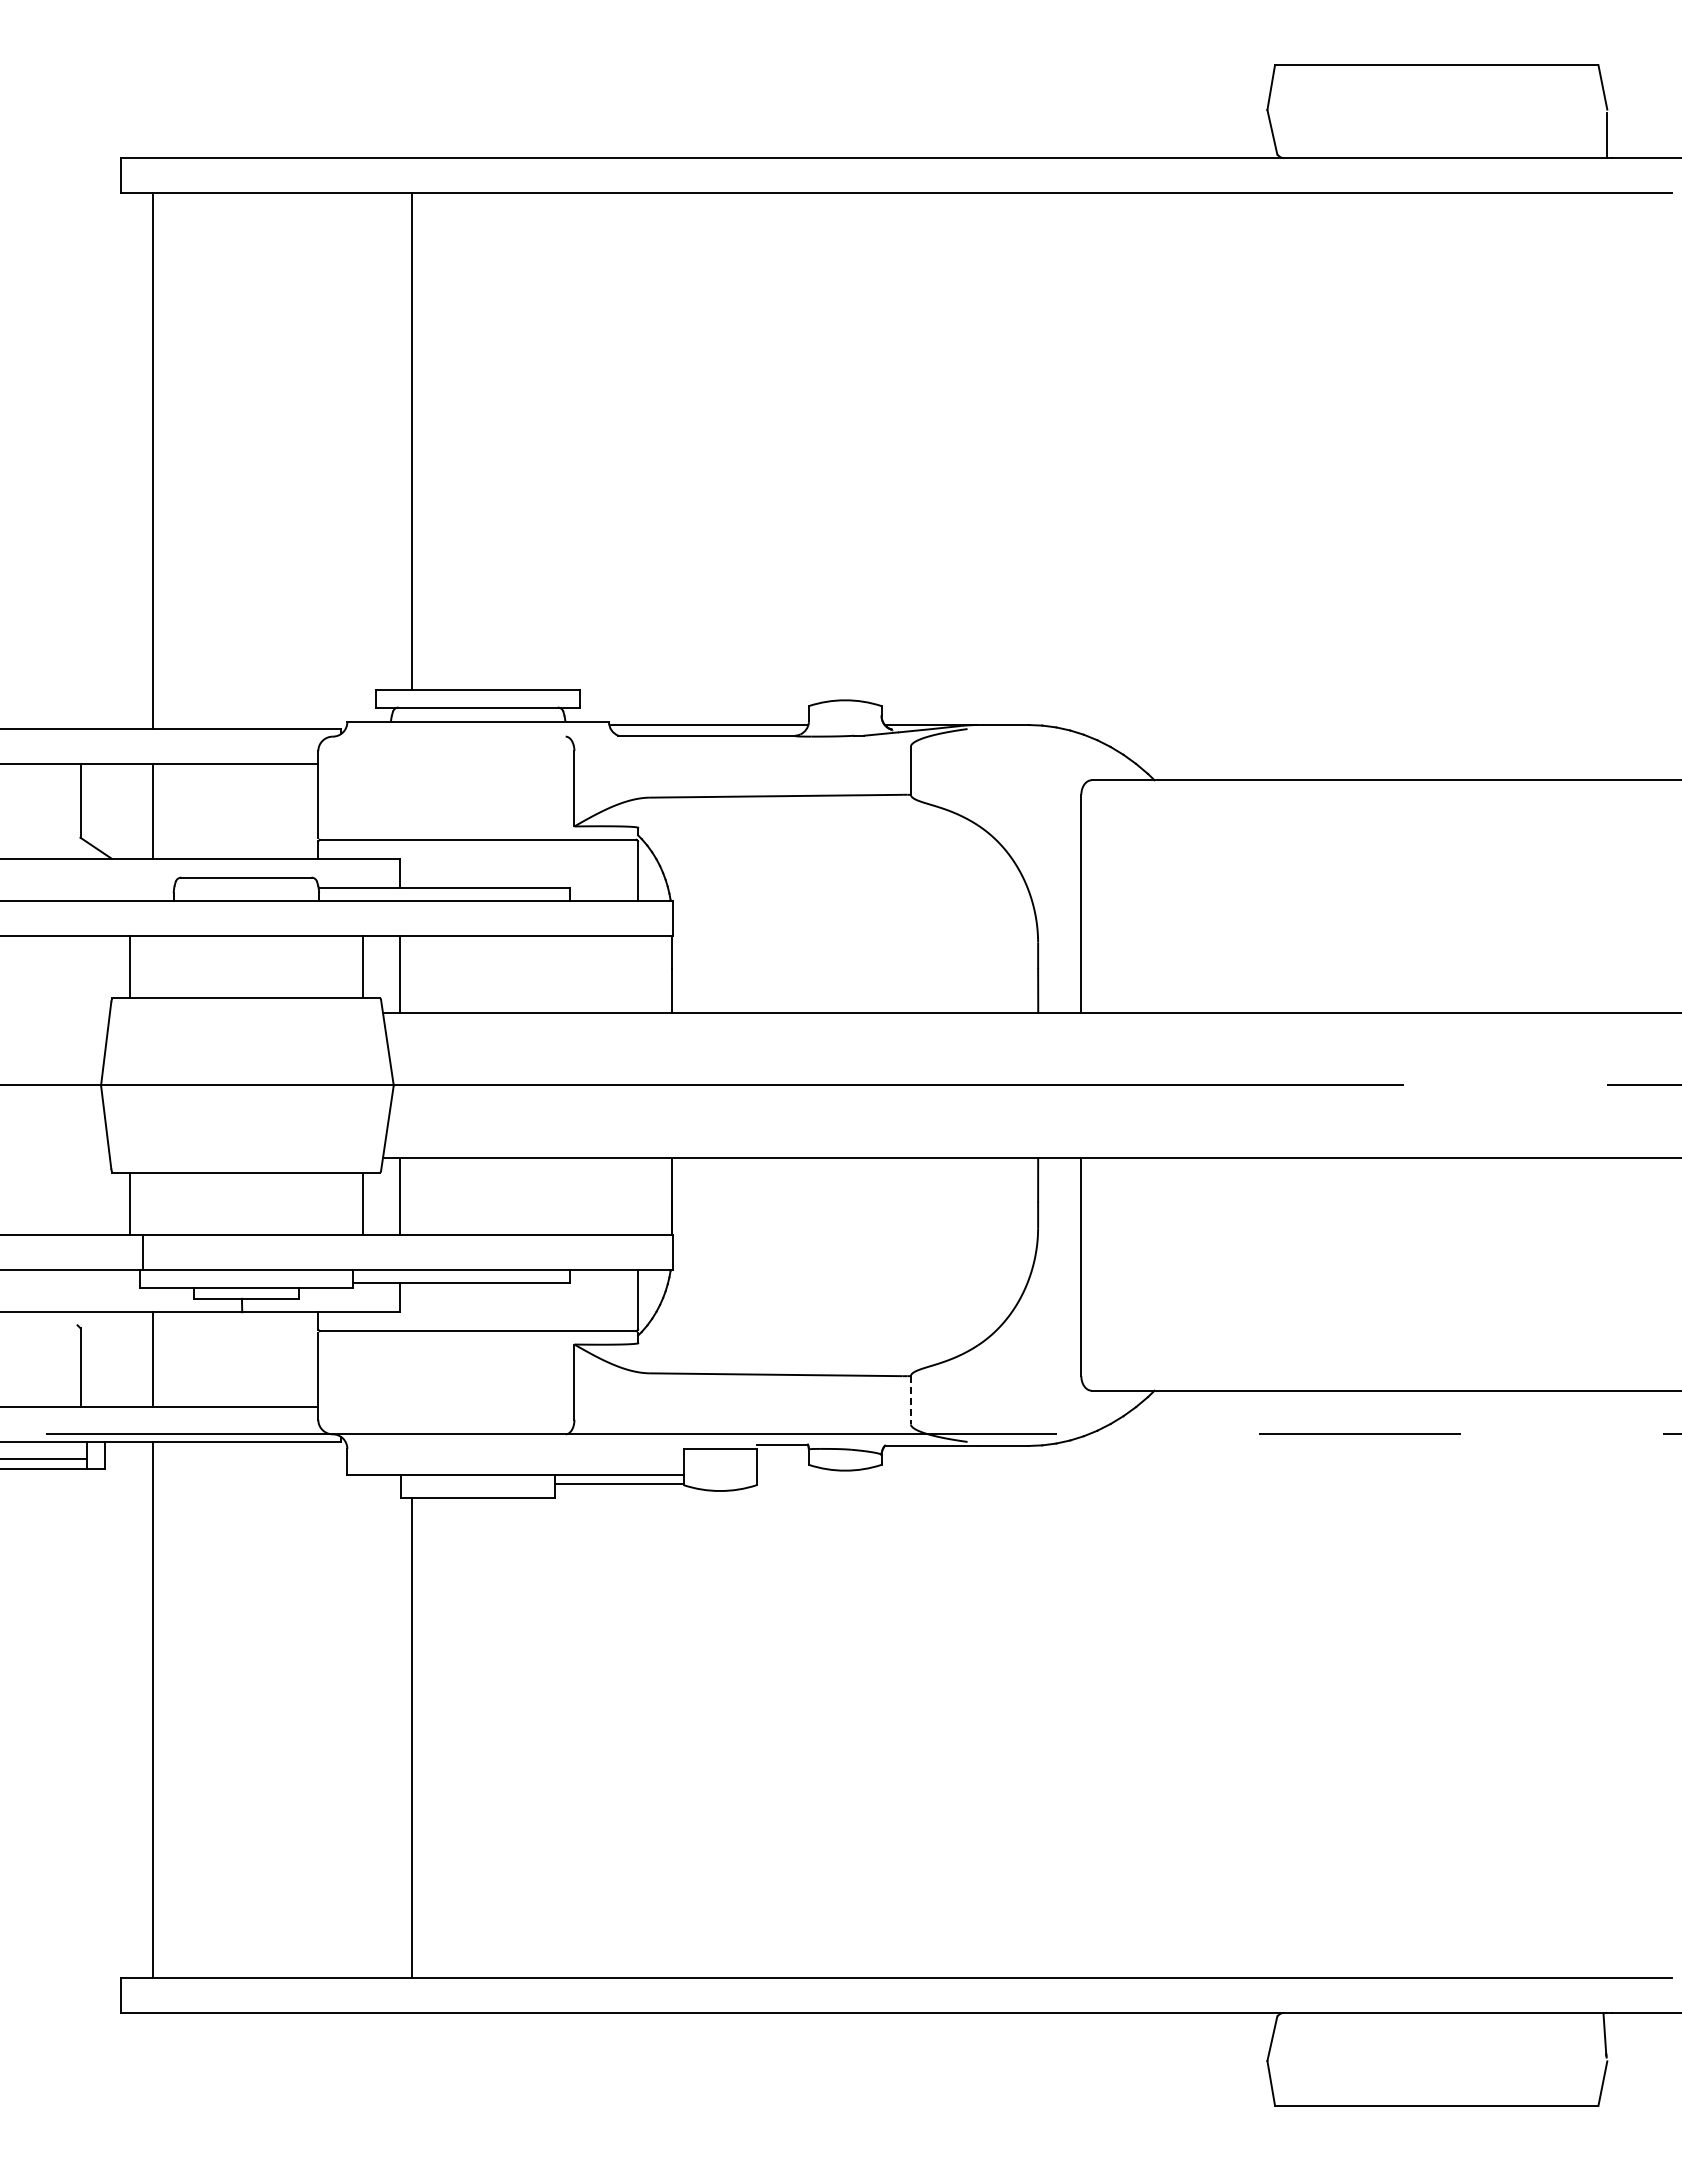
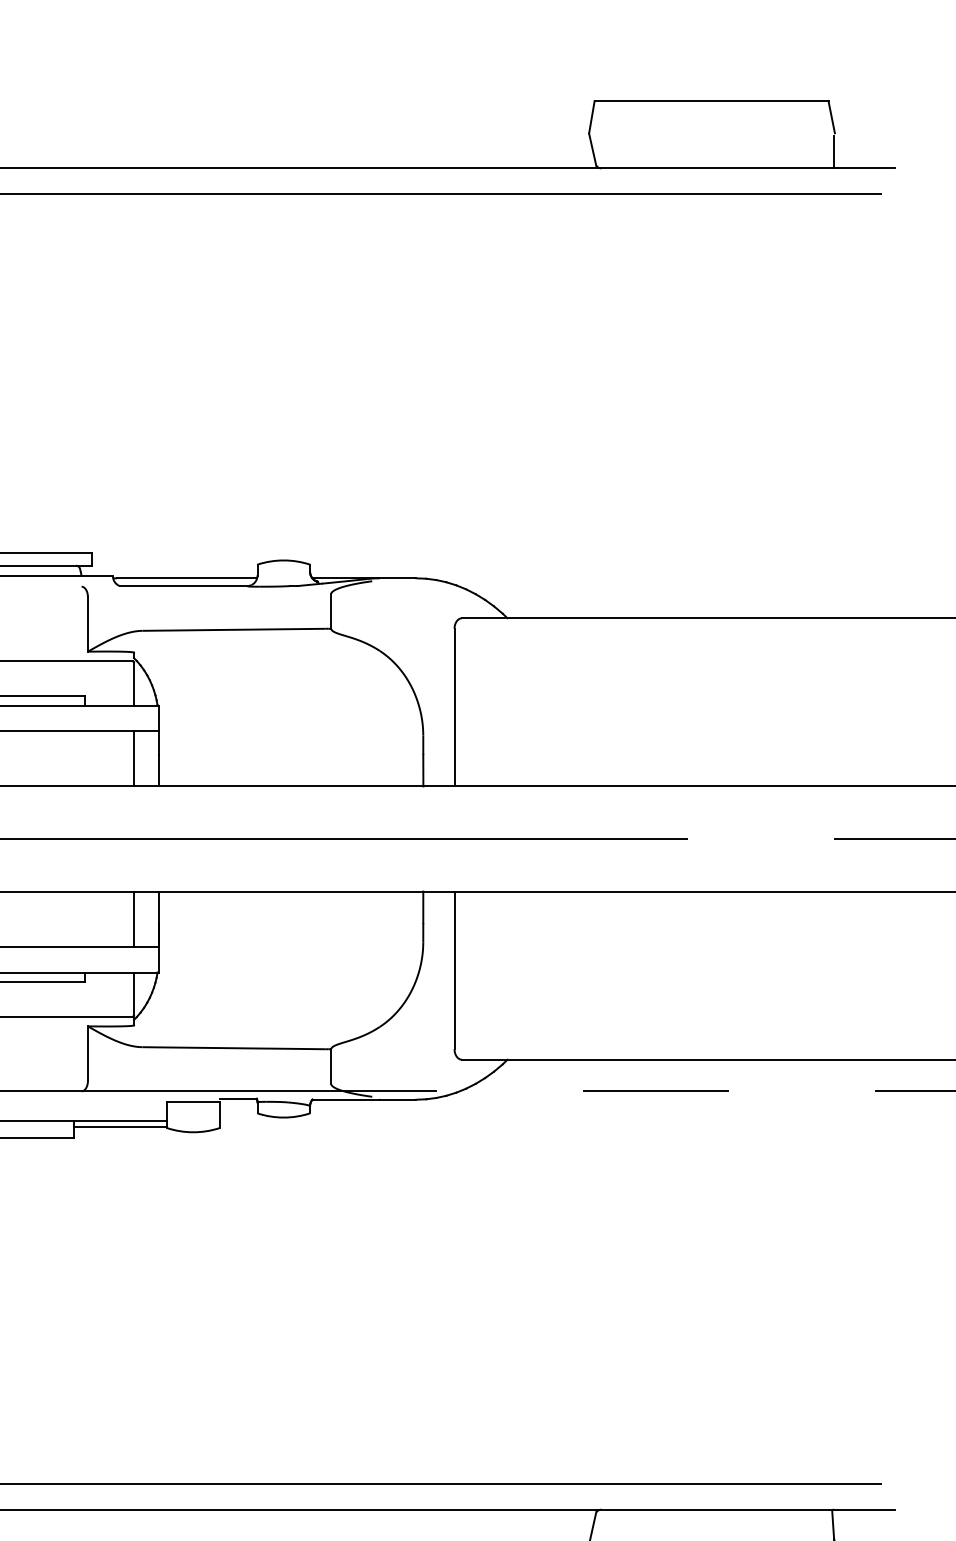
line: (638, 973) -> (134, 758), added
line: (638, 1196) -> (134, 919), added
line: (910, 1400) -> (330, 1066), dashed -> solid

